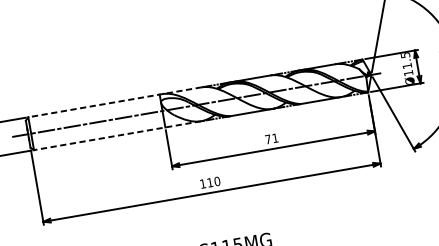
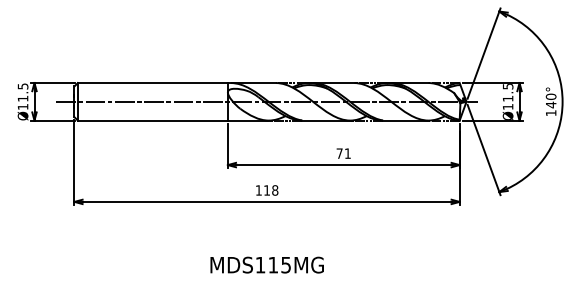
line: (115, 102) -> (177, 83), dashed -> solid
line: (116, 135) -> (172, 120), dashed -> solid
text: (217, 181) -> (275, 190), 110 -> 118

